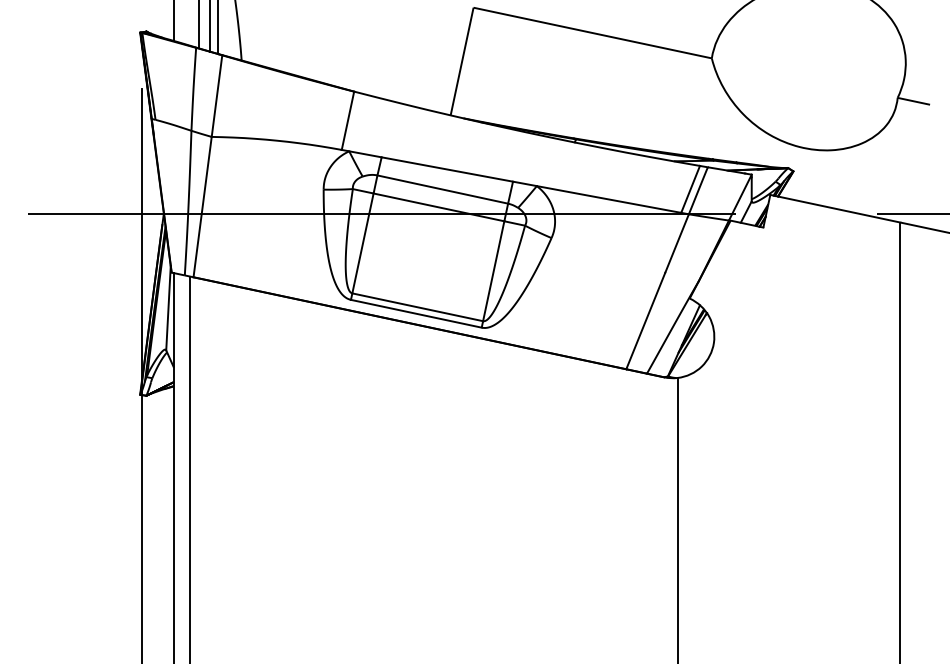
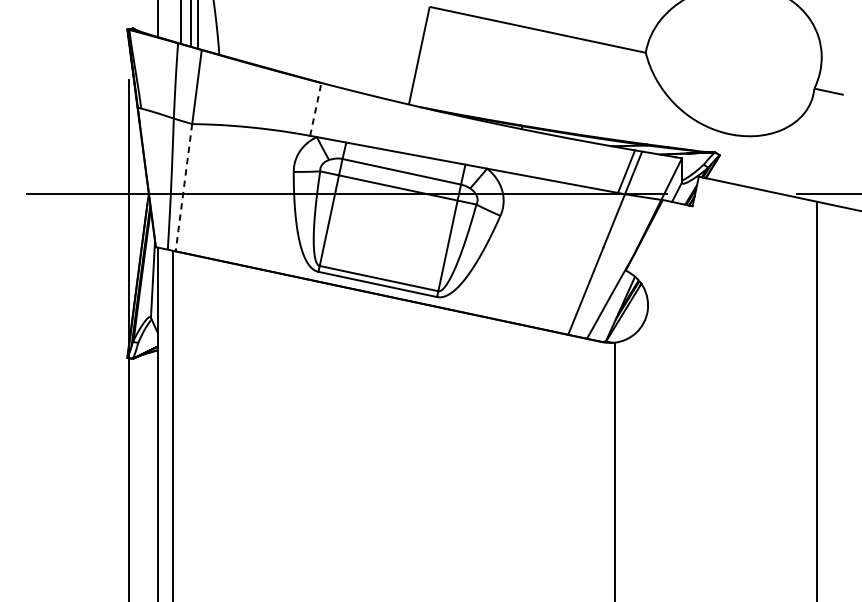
line: (347, 120) -> (315, 109), solid -> dashed
line: (202, 207) -> (183, 188), solid -> dashed

